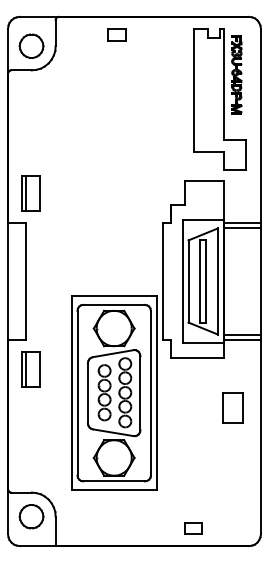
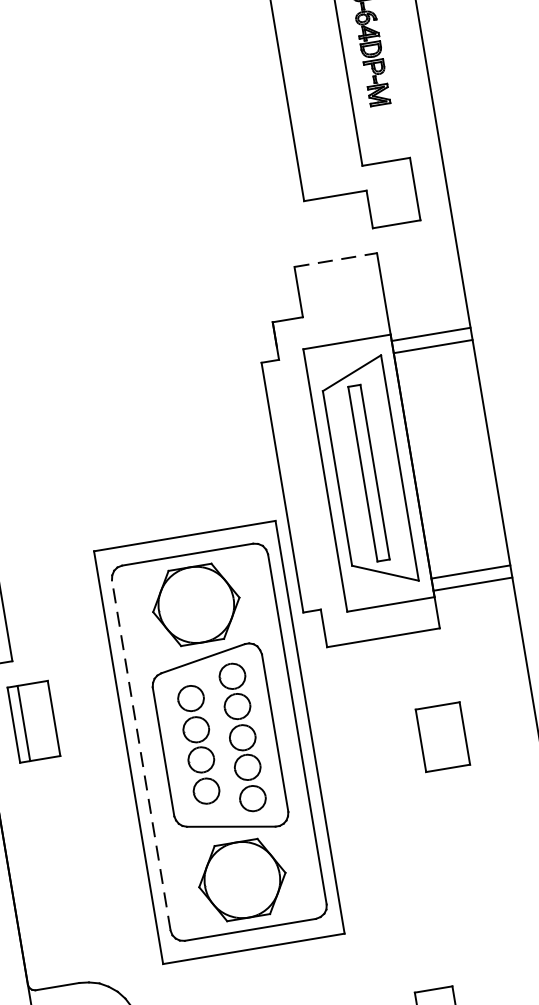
line: (204, 181) -> (335, 260), solid -> dashed
line: (77, 392) -> (141, 753), solid -> dashed
part: (232, 407) -> (441, 736), moved

